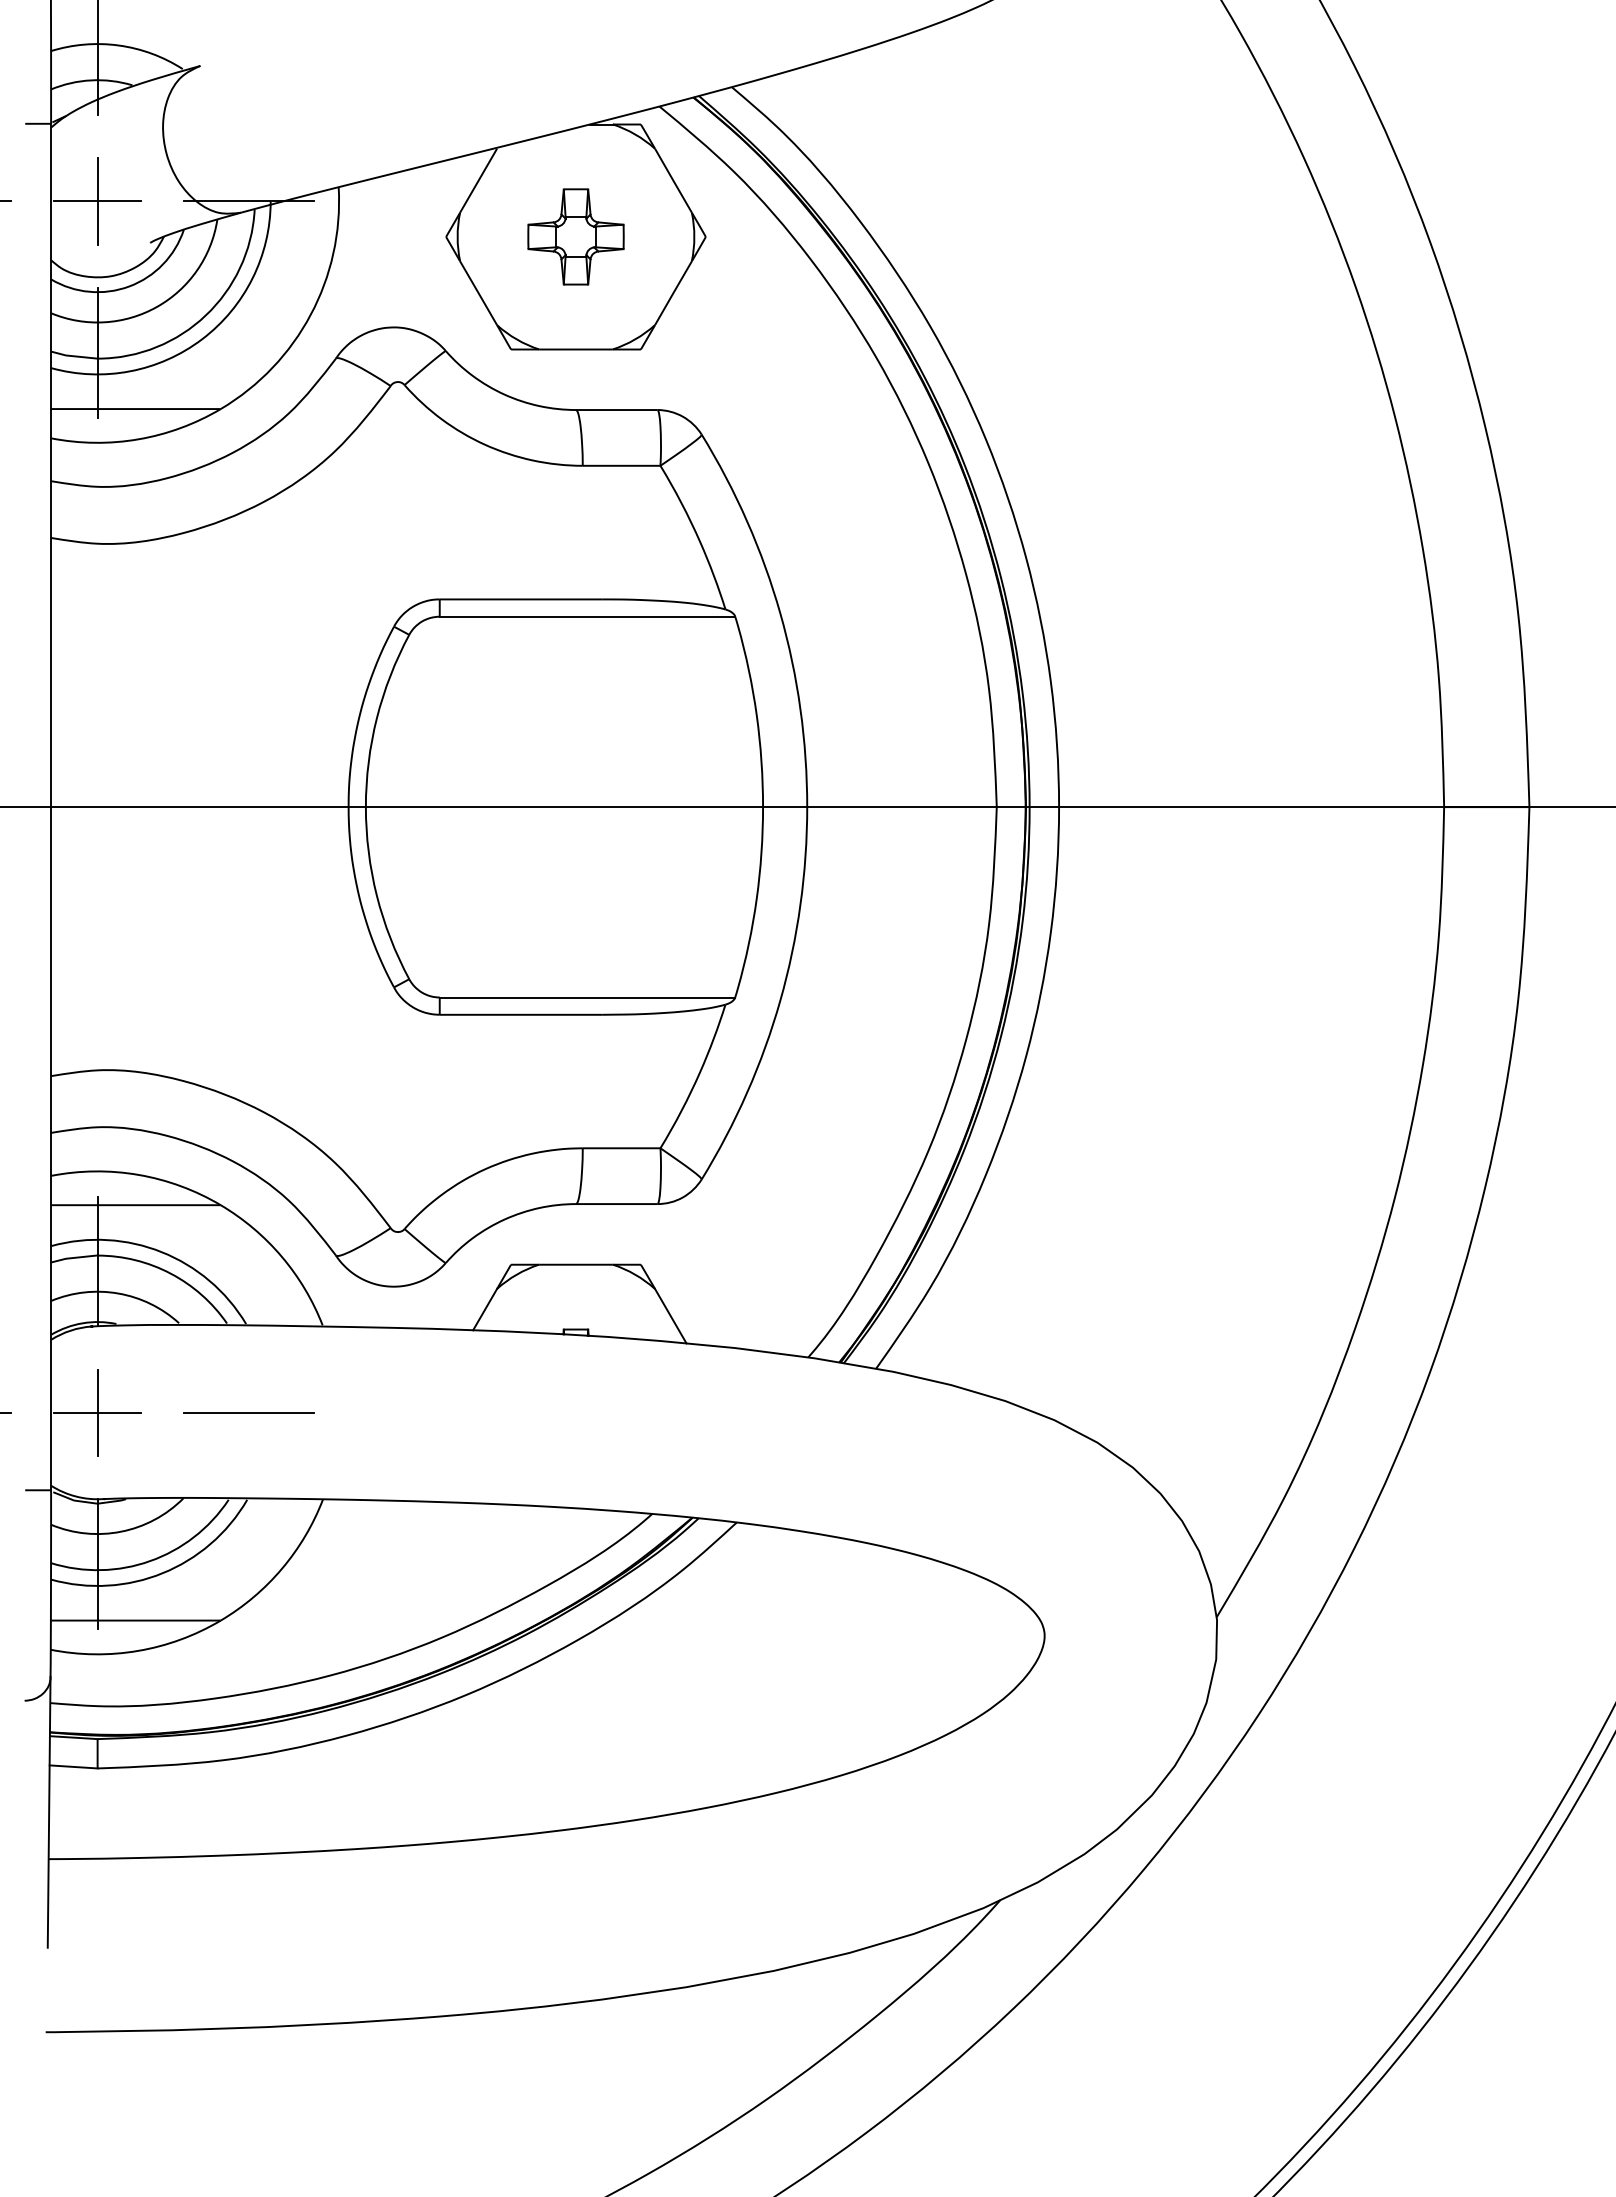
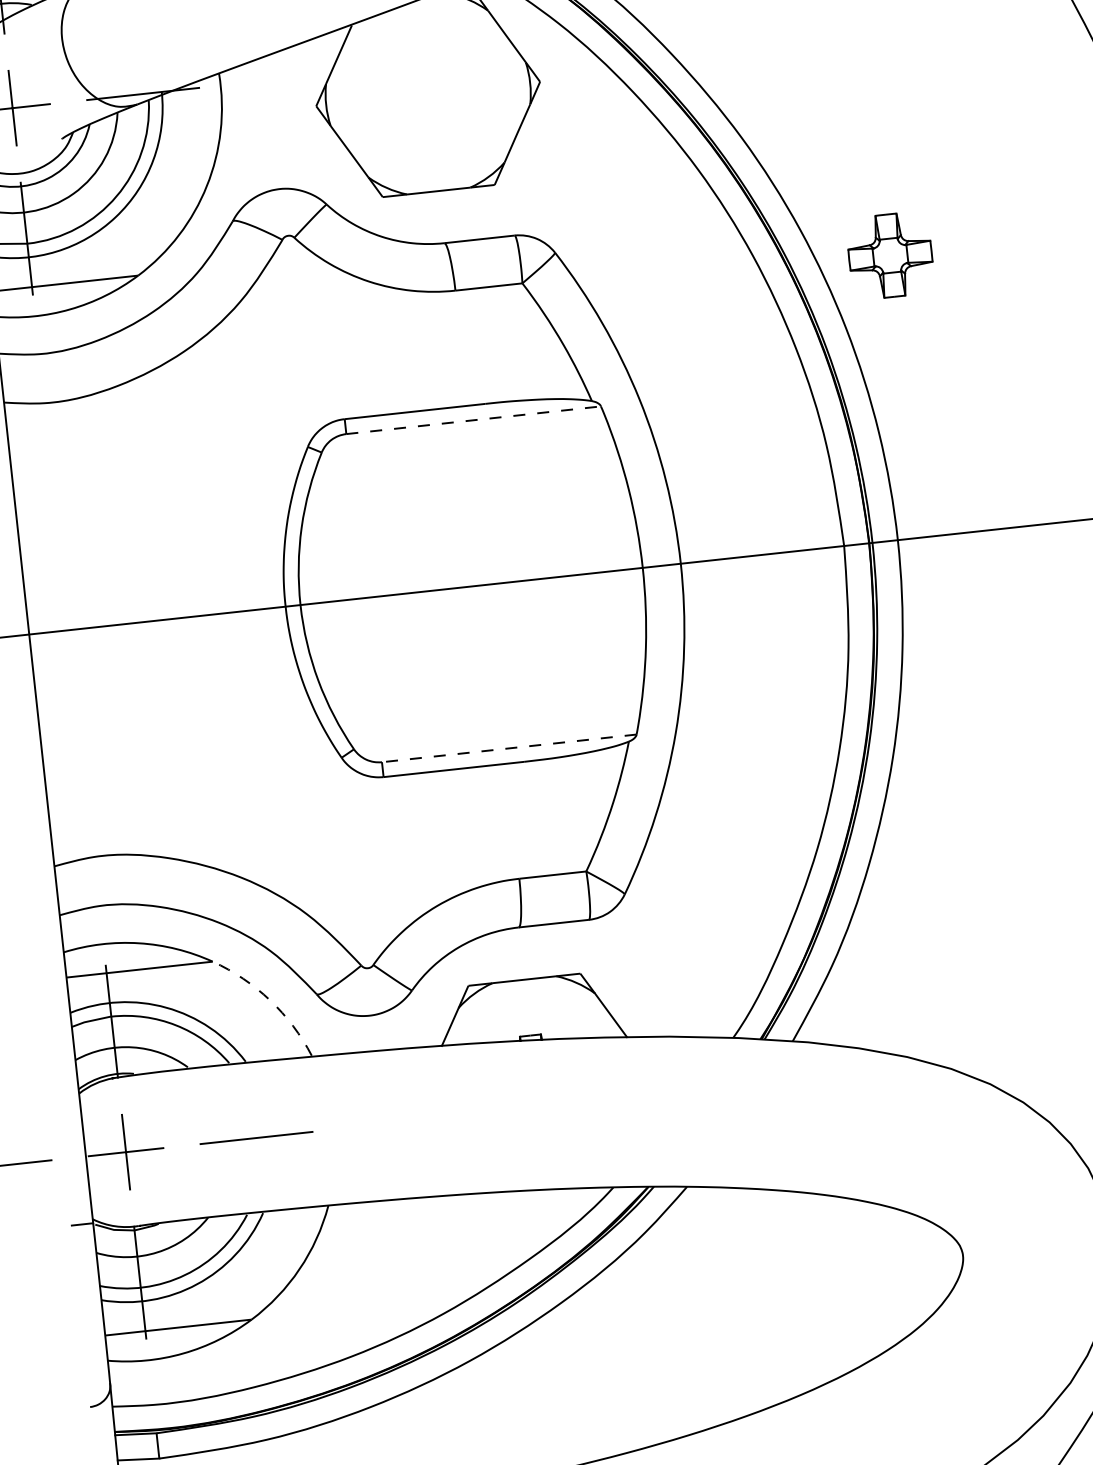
part: (575, 236) -> (889, 255), moved
line: (587, 616) -> (473, 420), solid -> dashed
line: (587, 997) -> (509, 748), solid -> dashed
arc: (281, 1256) -> (269, 1000), solid -> dashed

